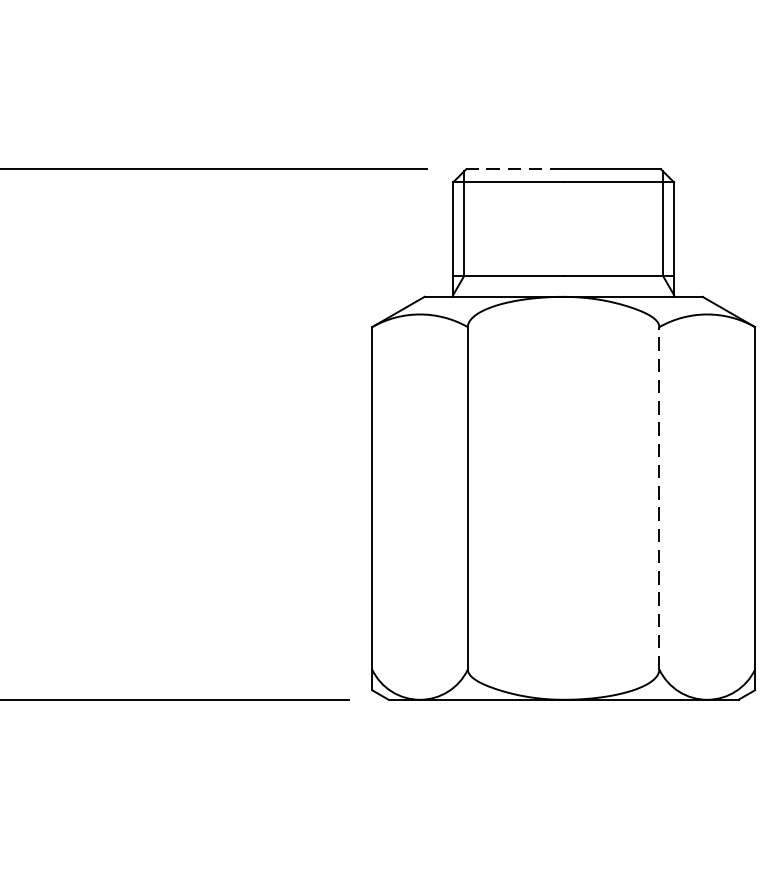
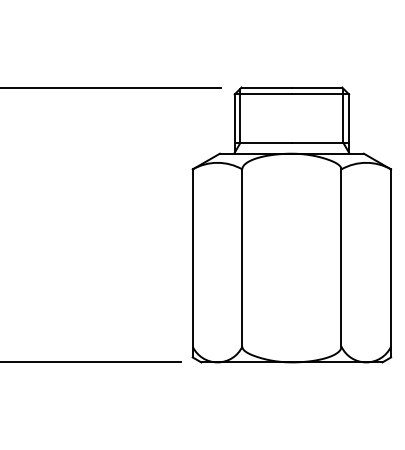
line: (514, 169) -> (266, 87), dashed -> solid
line: (659, 499) -> (341, 258), dashed -> solid

